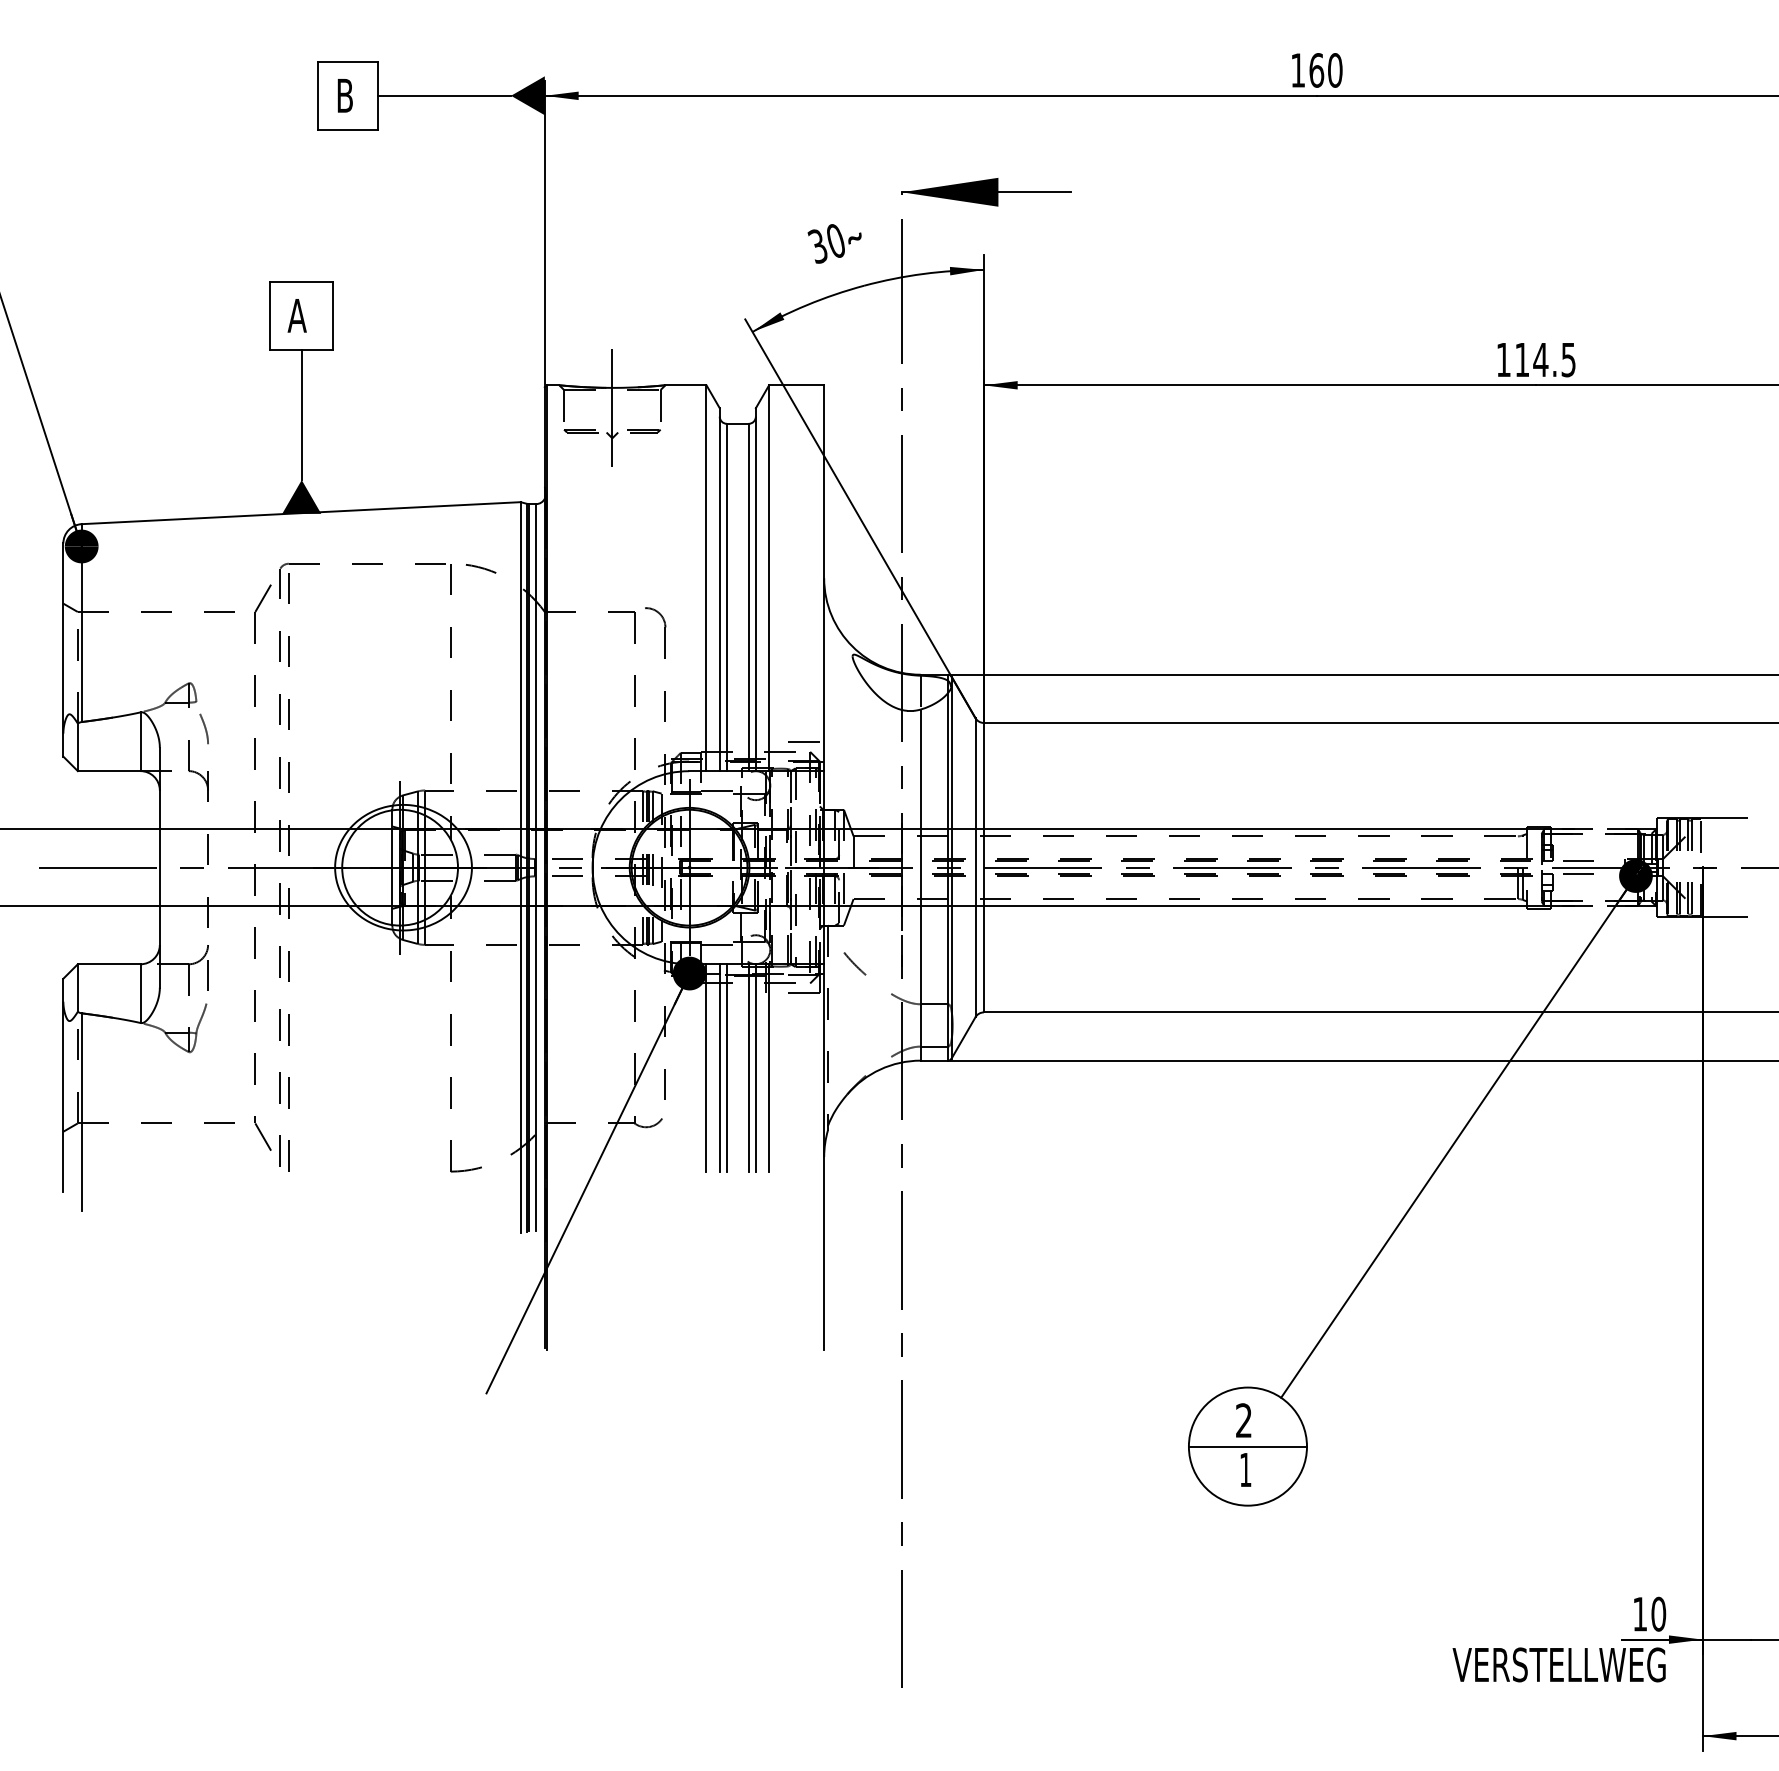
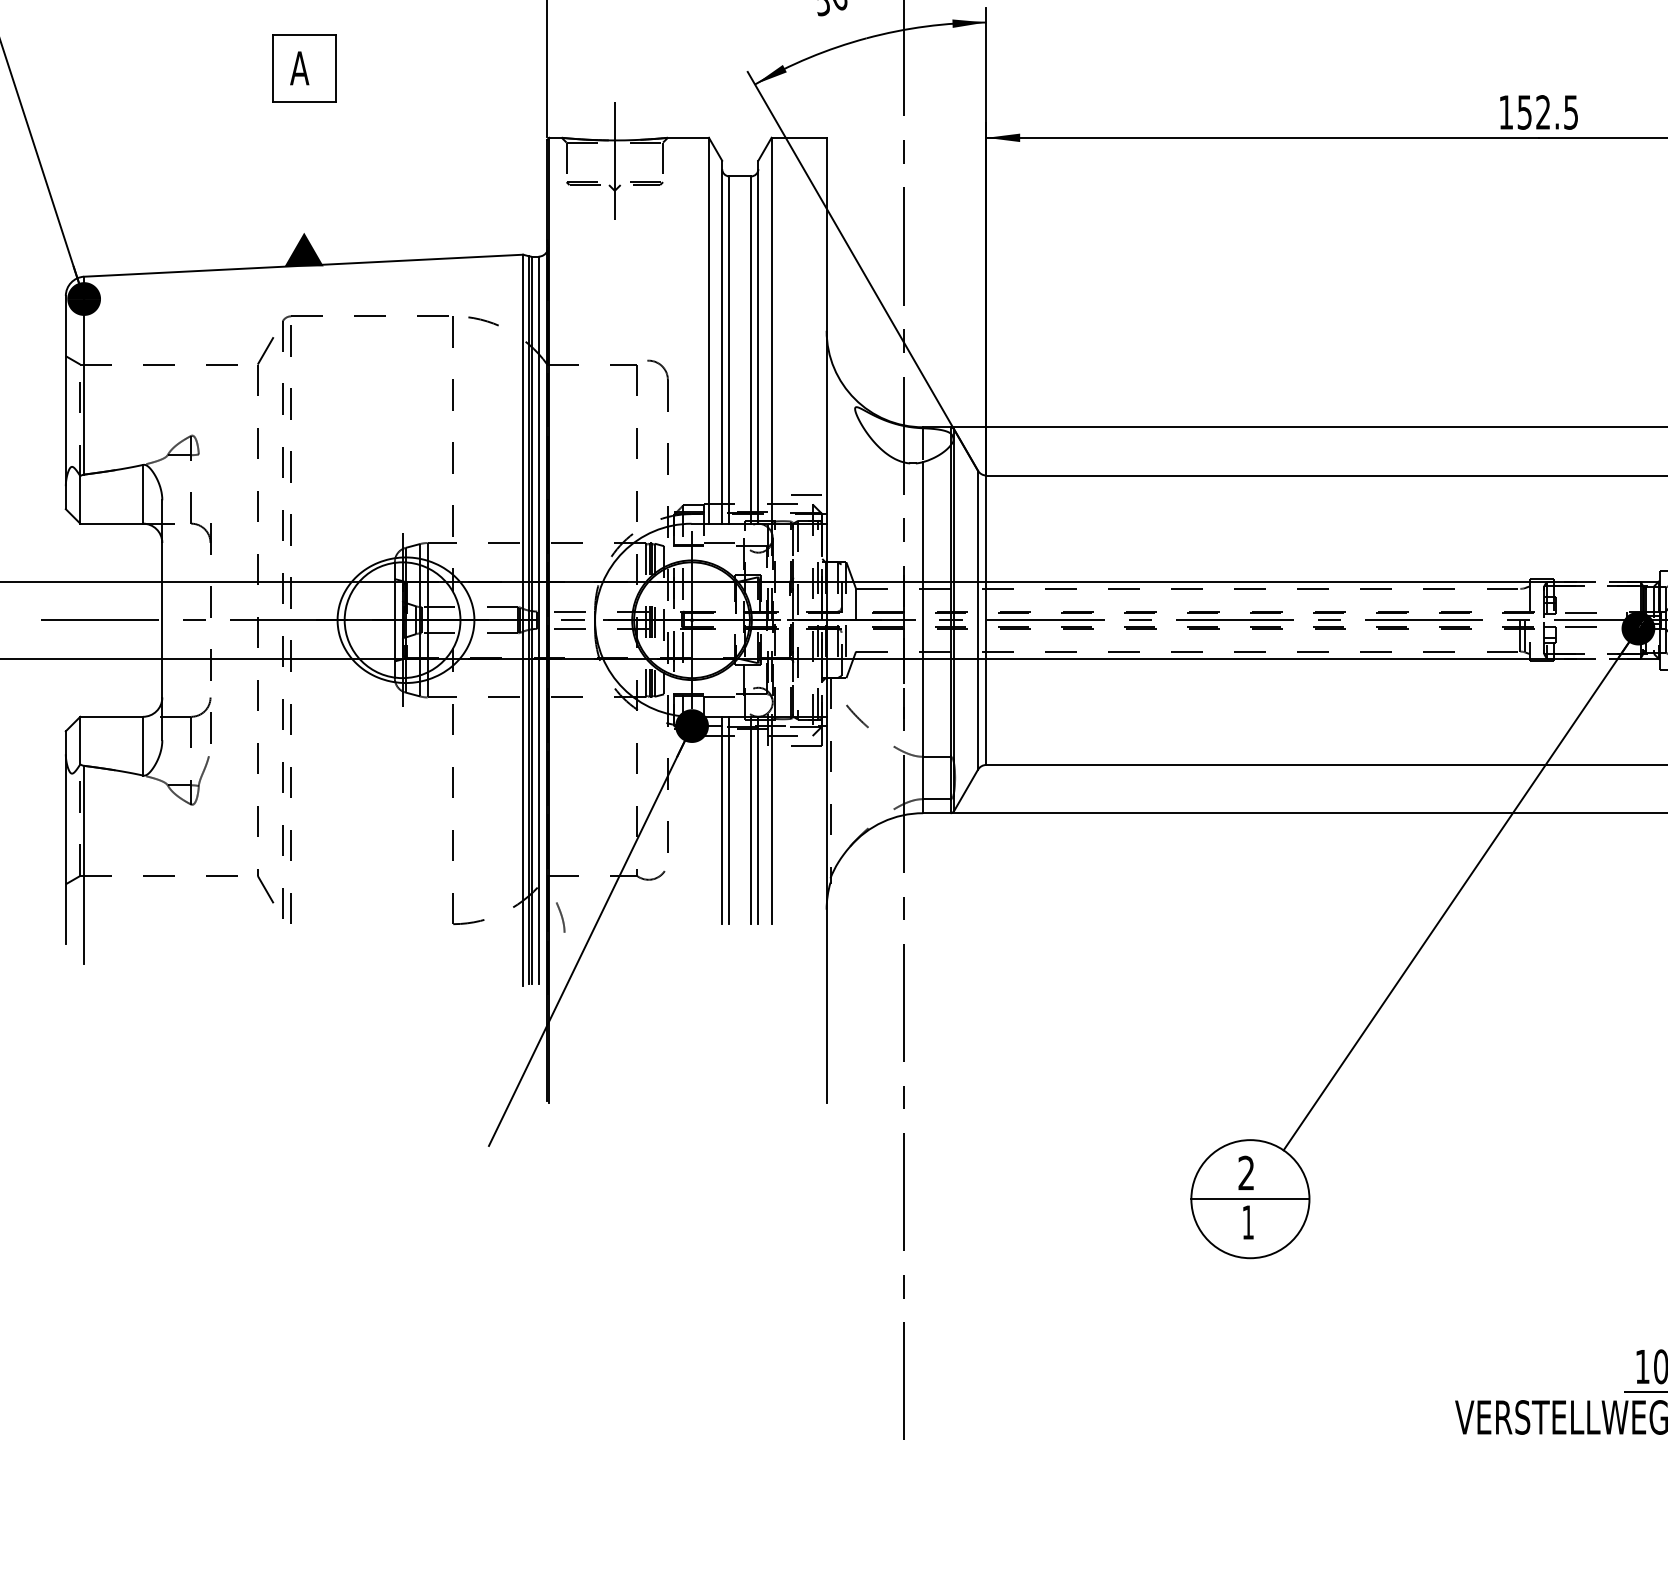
text: (1531, 359) -> (1533, 112), 114.5 -> 152.5
line: (301, 414) -> (303, 167), removed
curve: (204, 728) -> (560, 917), moved
line: (706, 1067) -> (708, 820), removed

